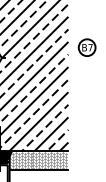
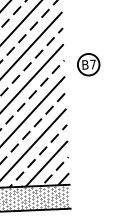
part: (86, 47) -> (87, 64), moved

